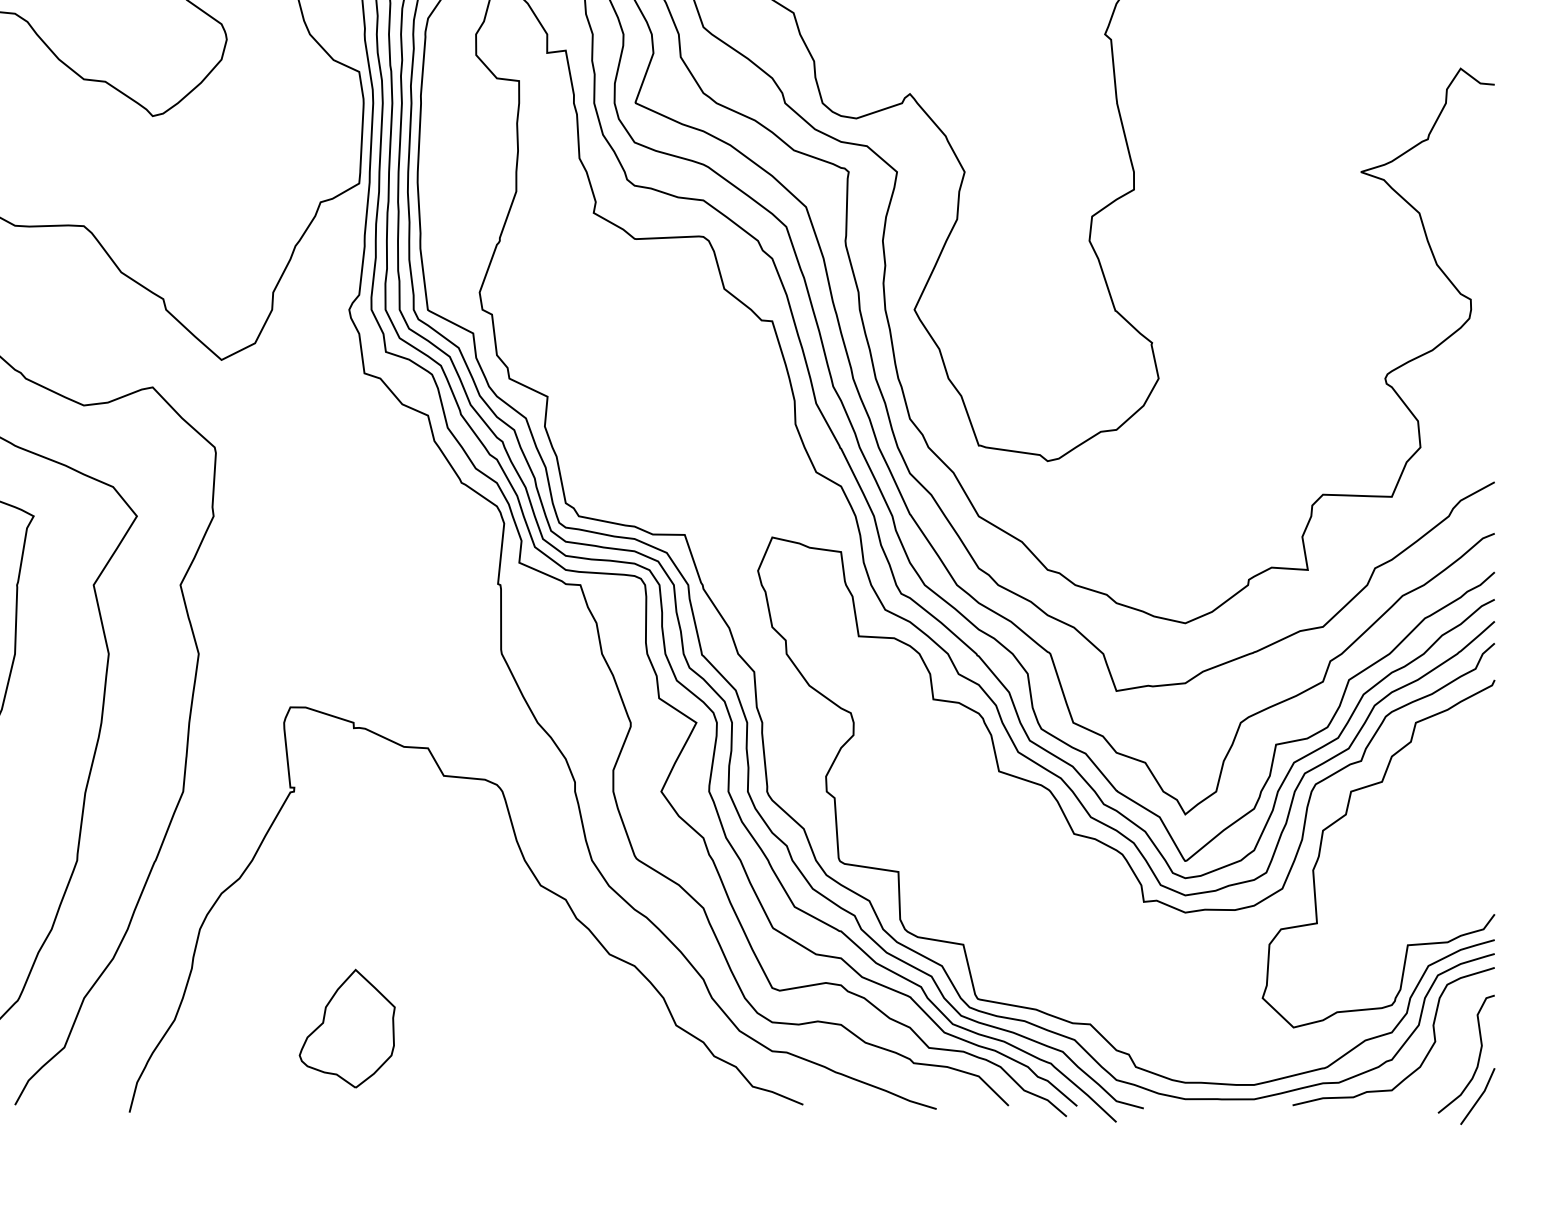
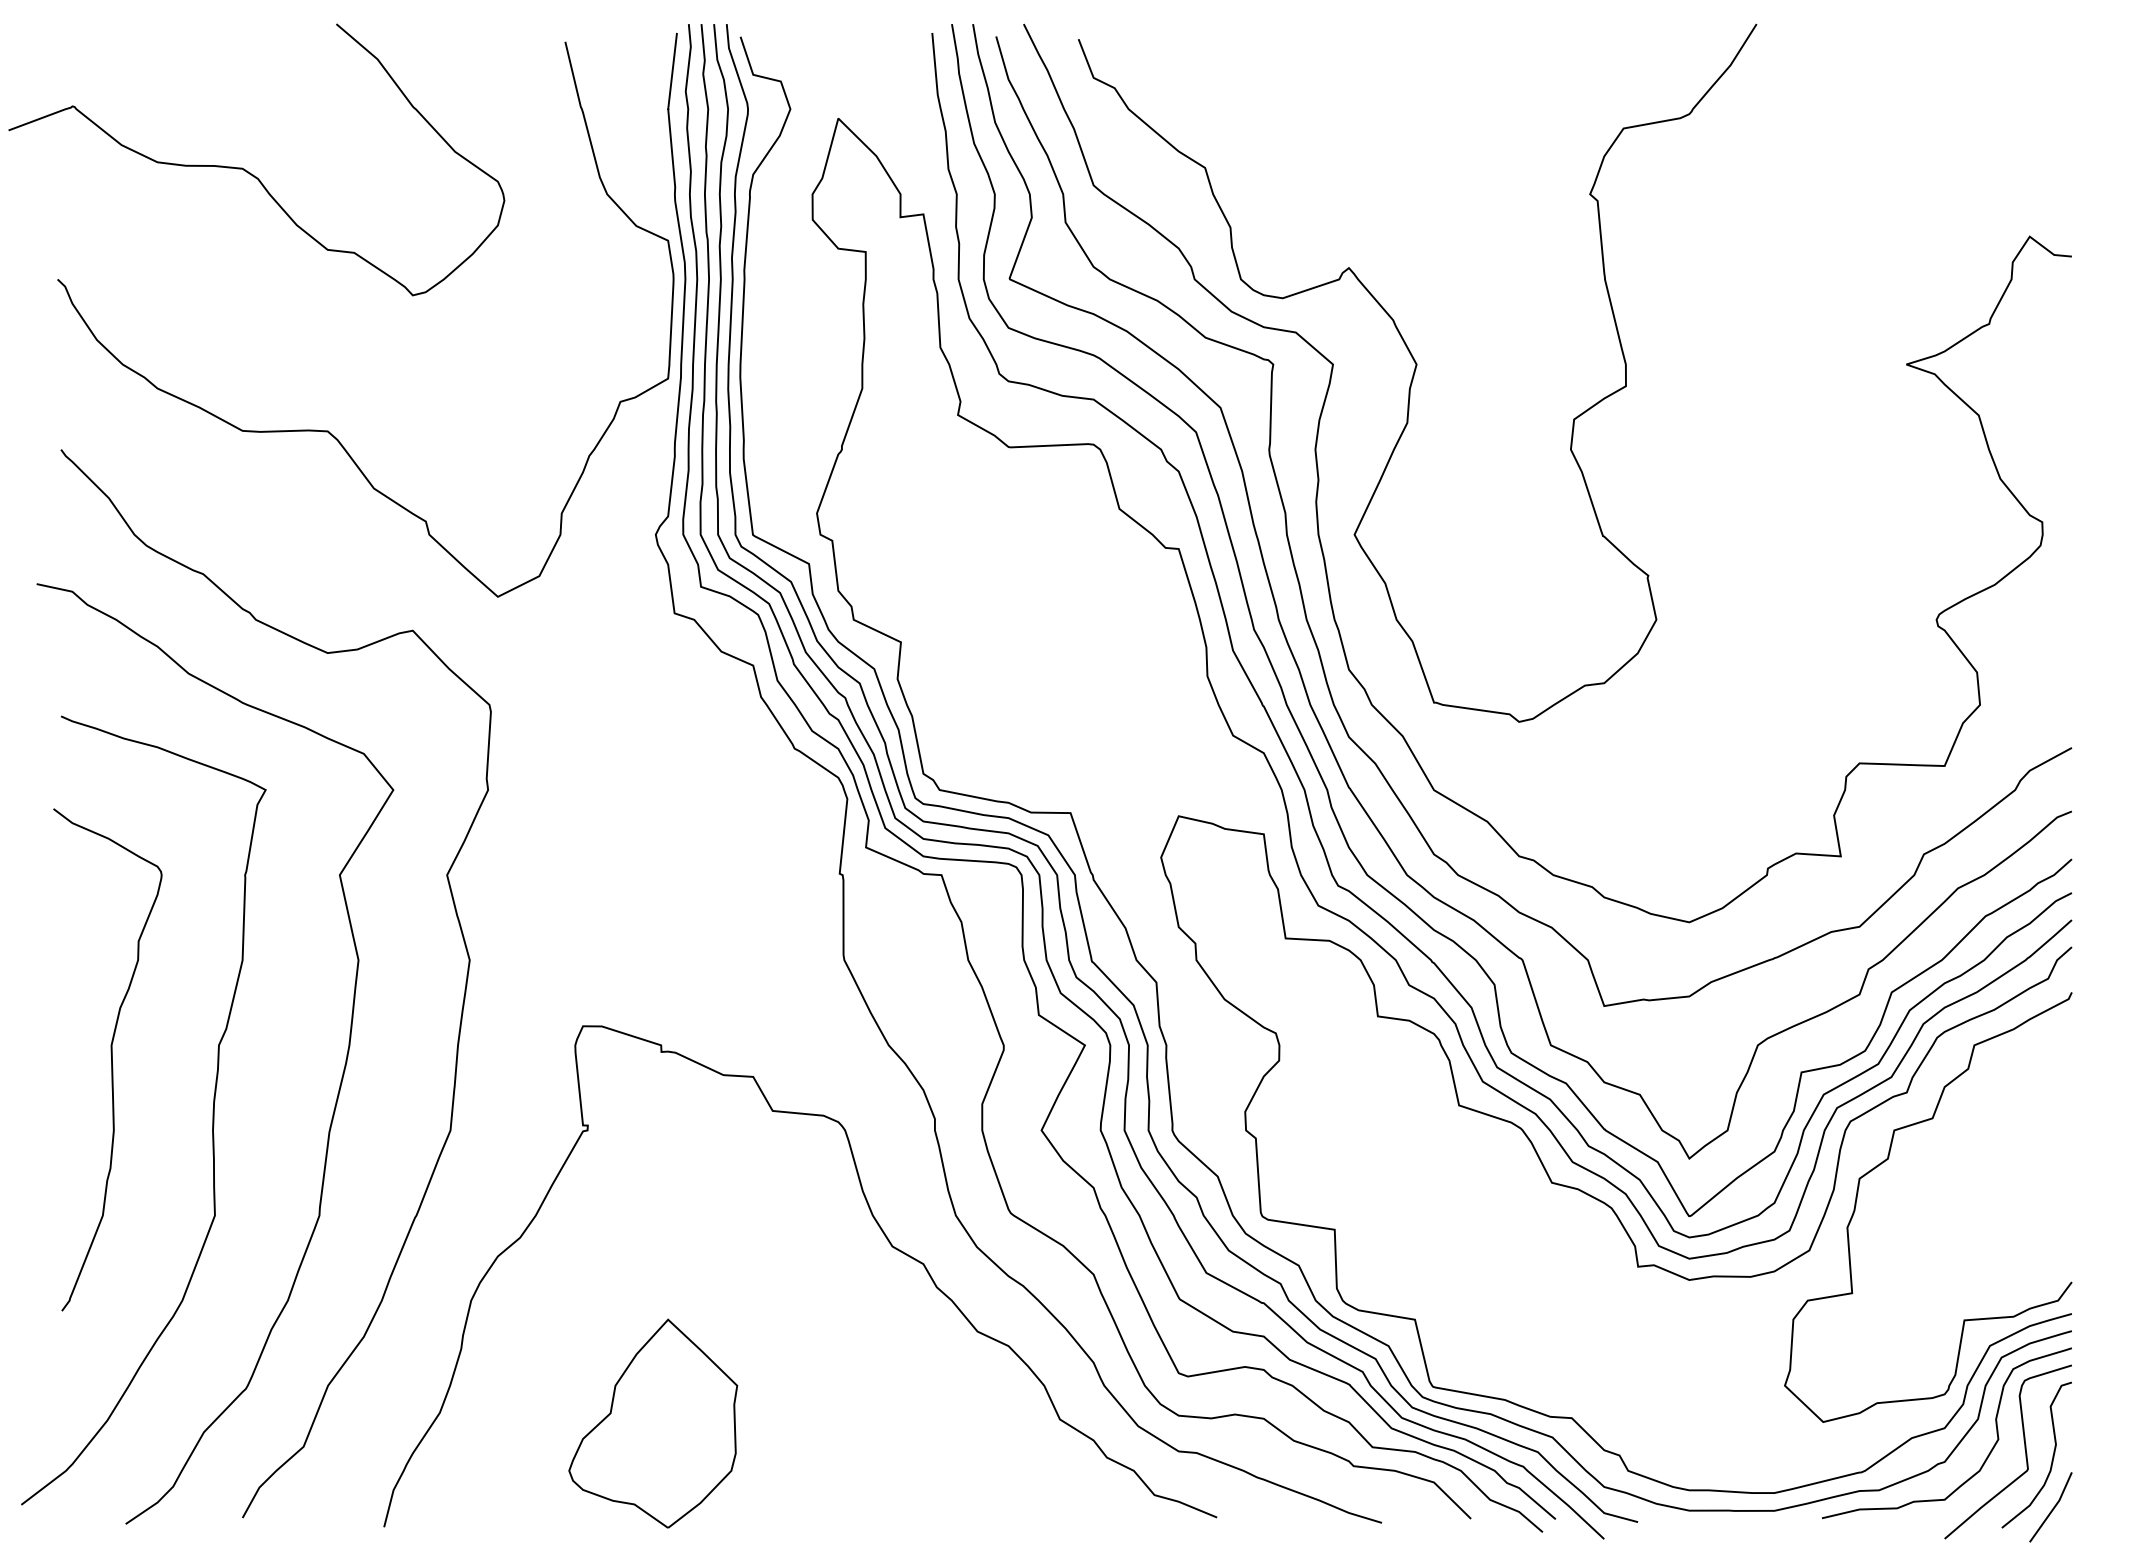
part: (347, 1028) -> (653, 1423), size x1.43
curve: (1456, 1049) -> (2024, 1449), added

